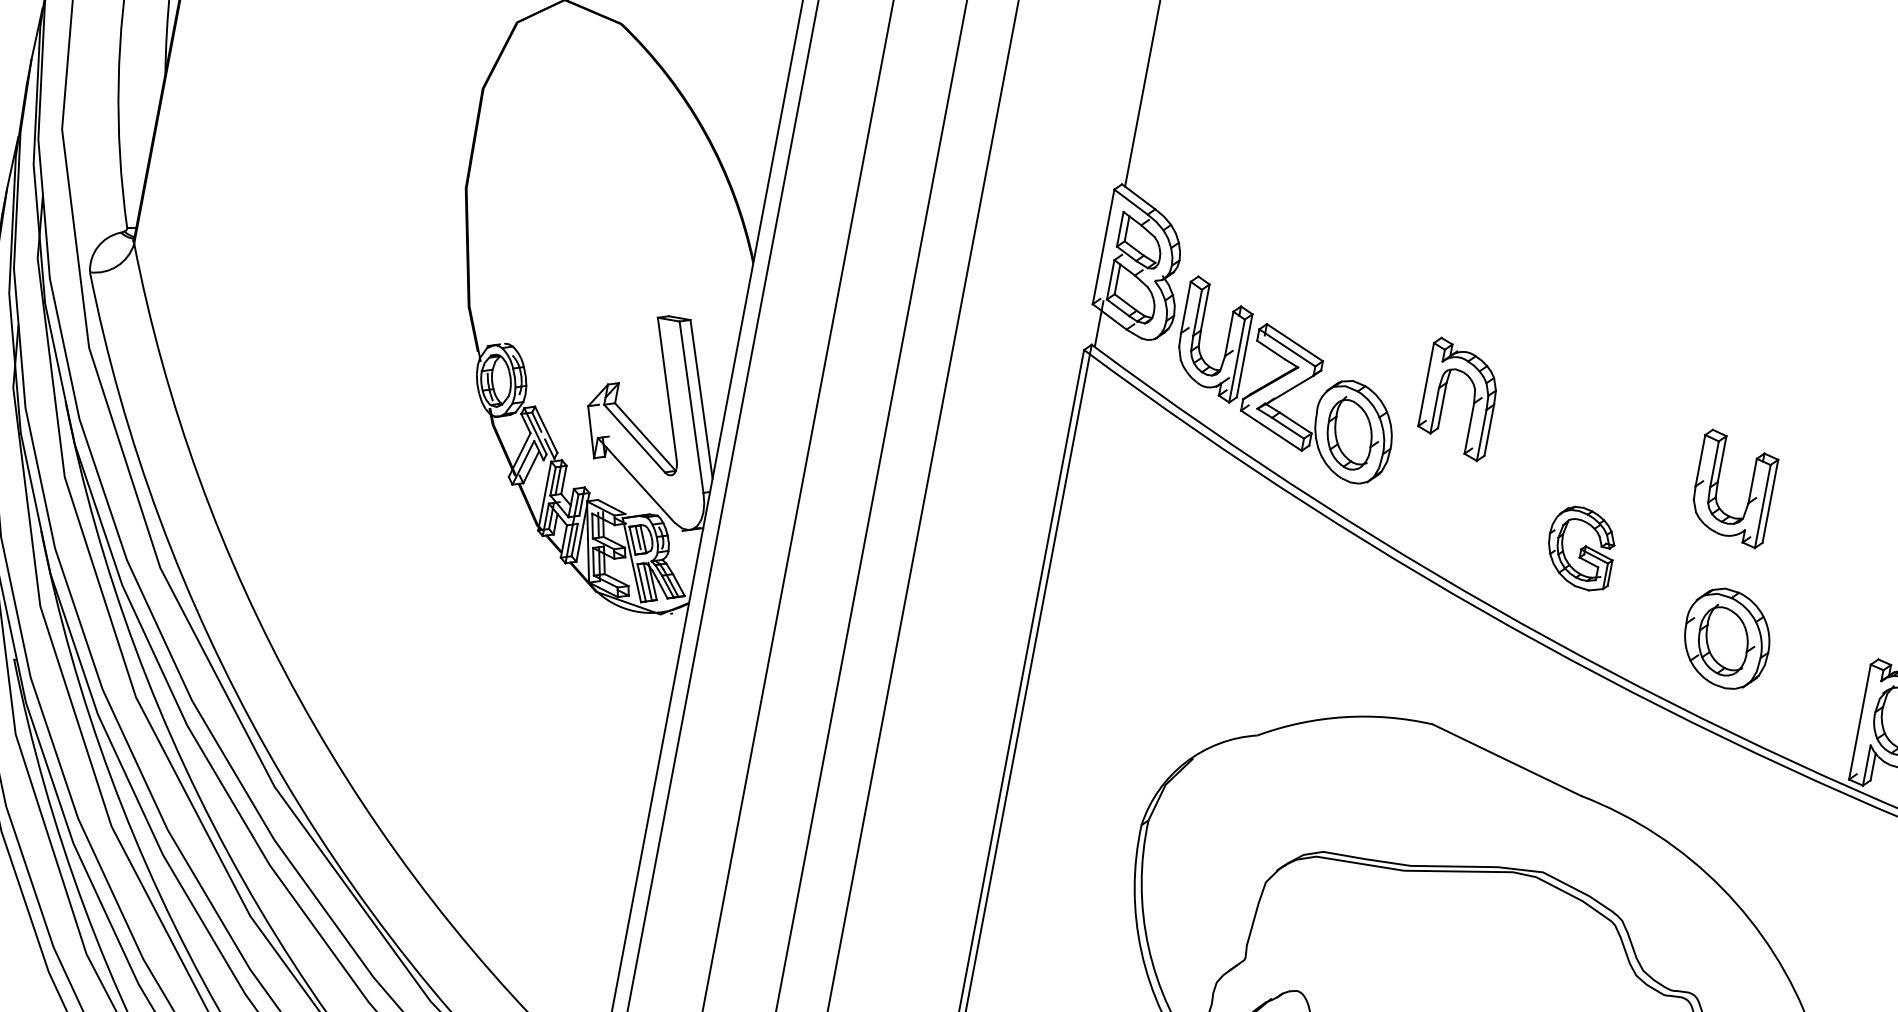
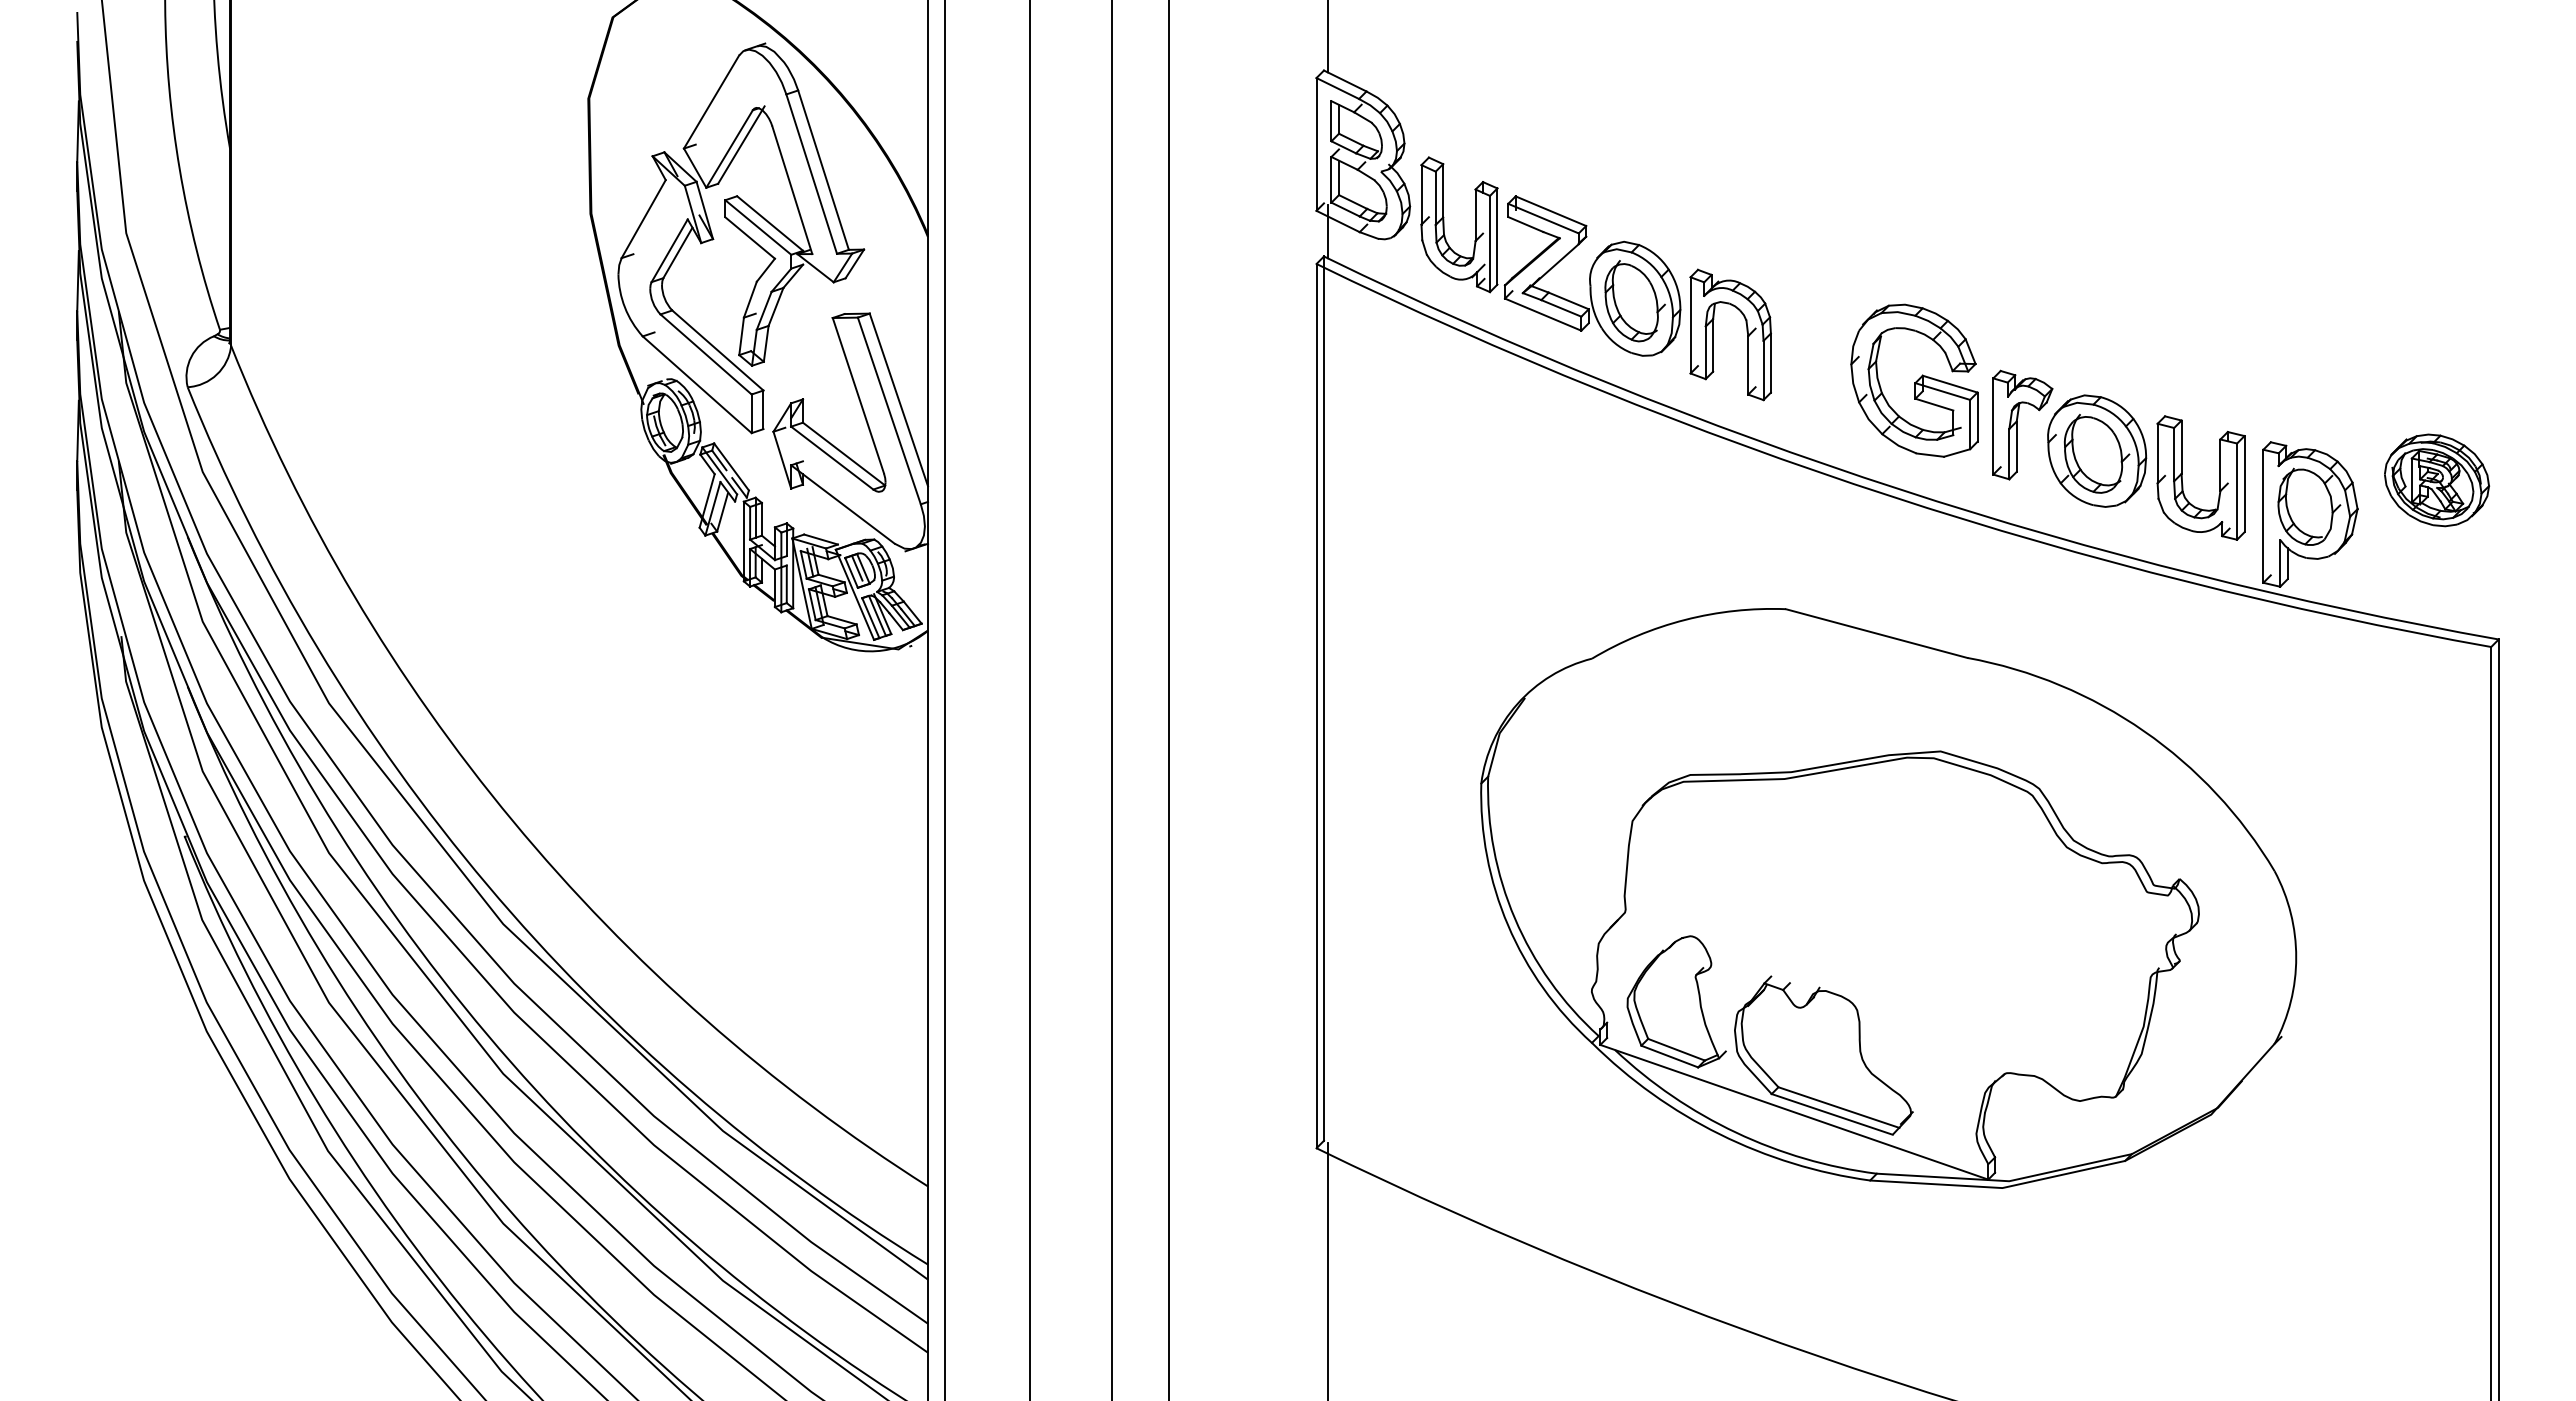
part: (592, 234) -> (741, 238), added
part: (1473, 399) -> (1746, 331), moved
part: (1717, 485) -> (2182, 477), moved
part: (1581, 548) -> (1914, 380), size x1.67
part: (1667, 603) -> (2022, 424), added

